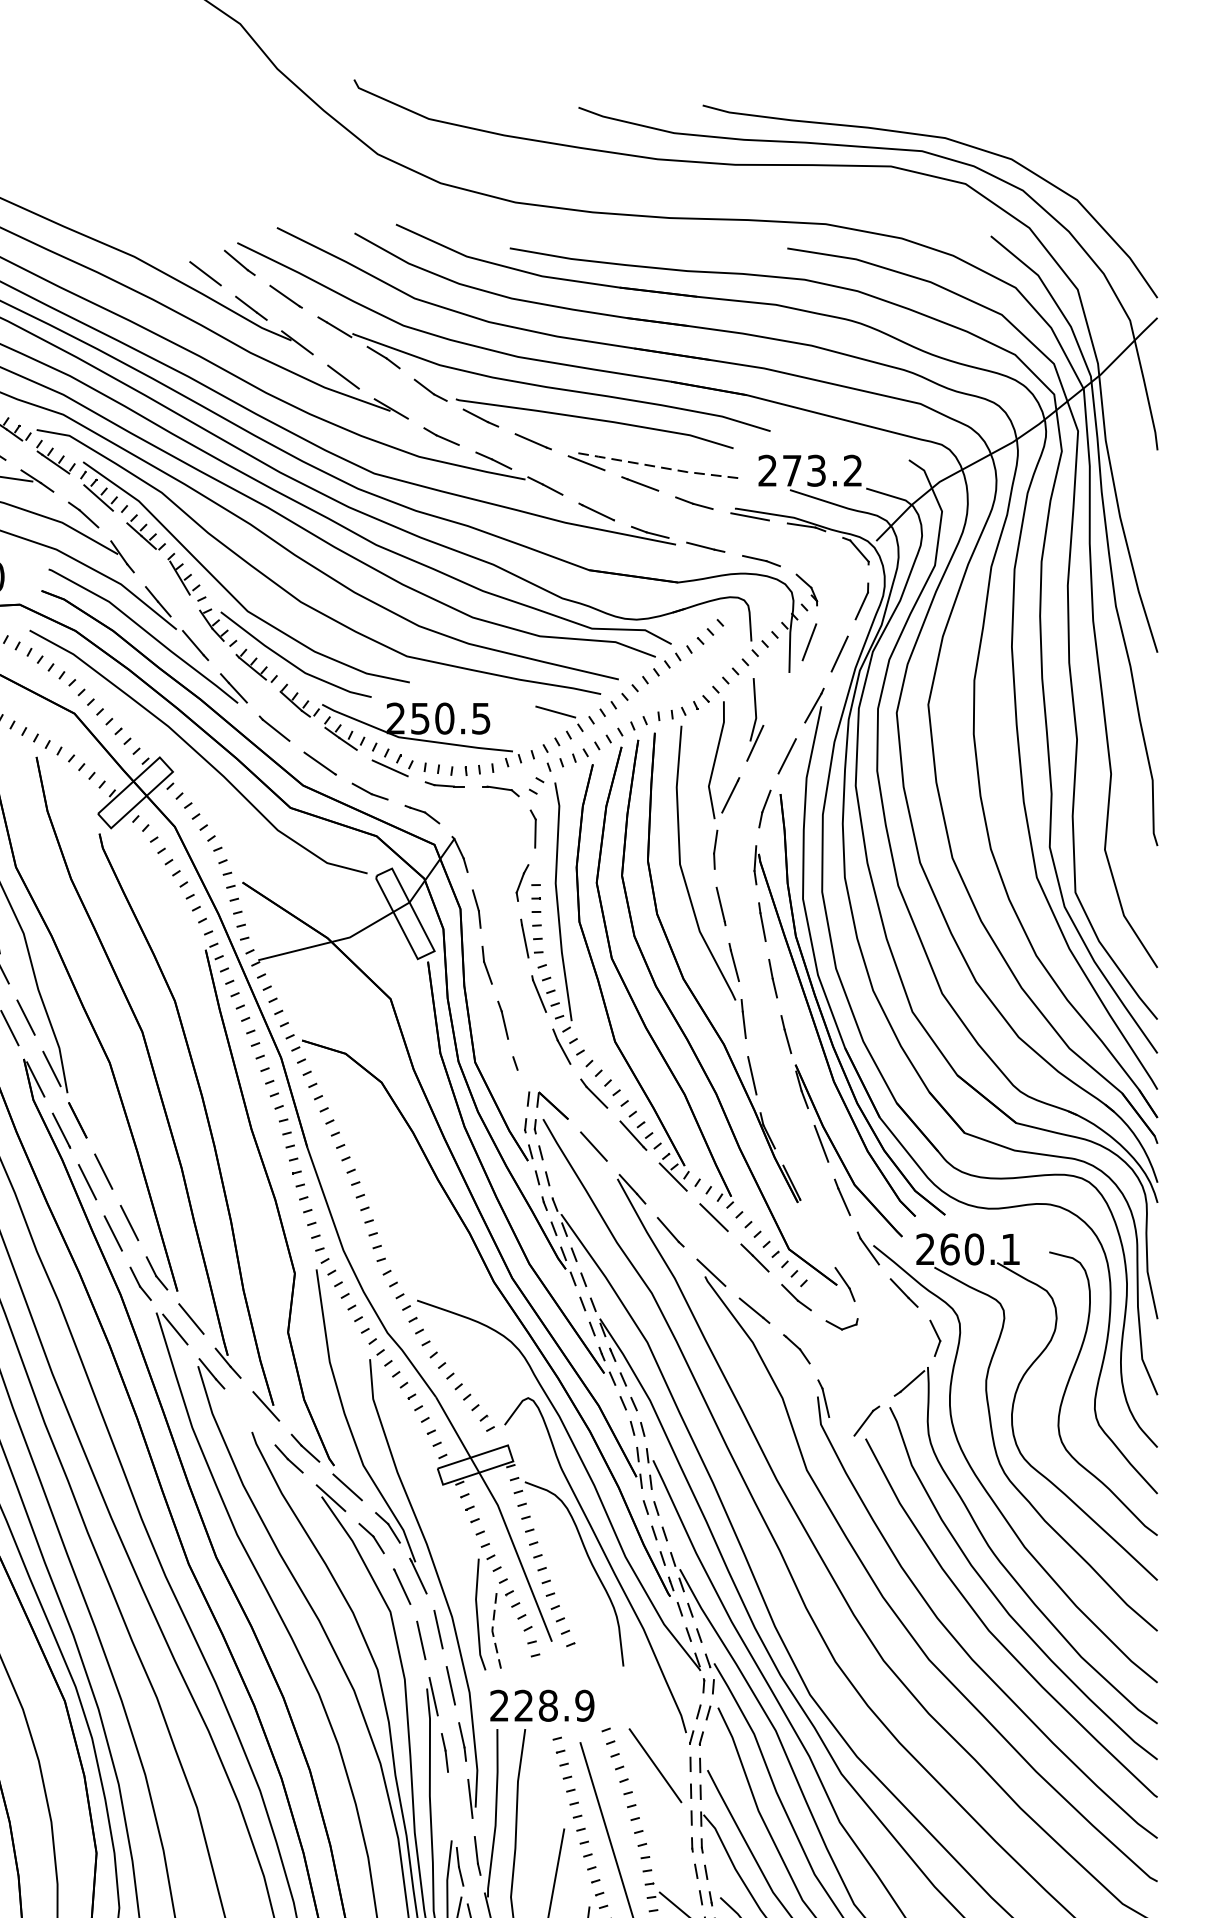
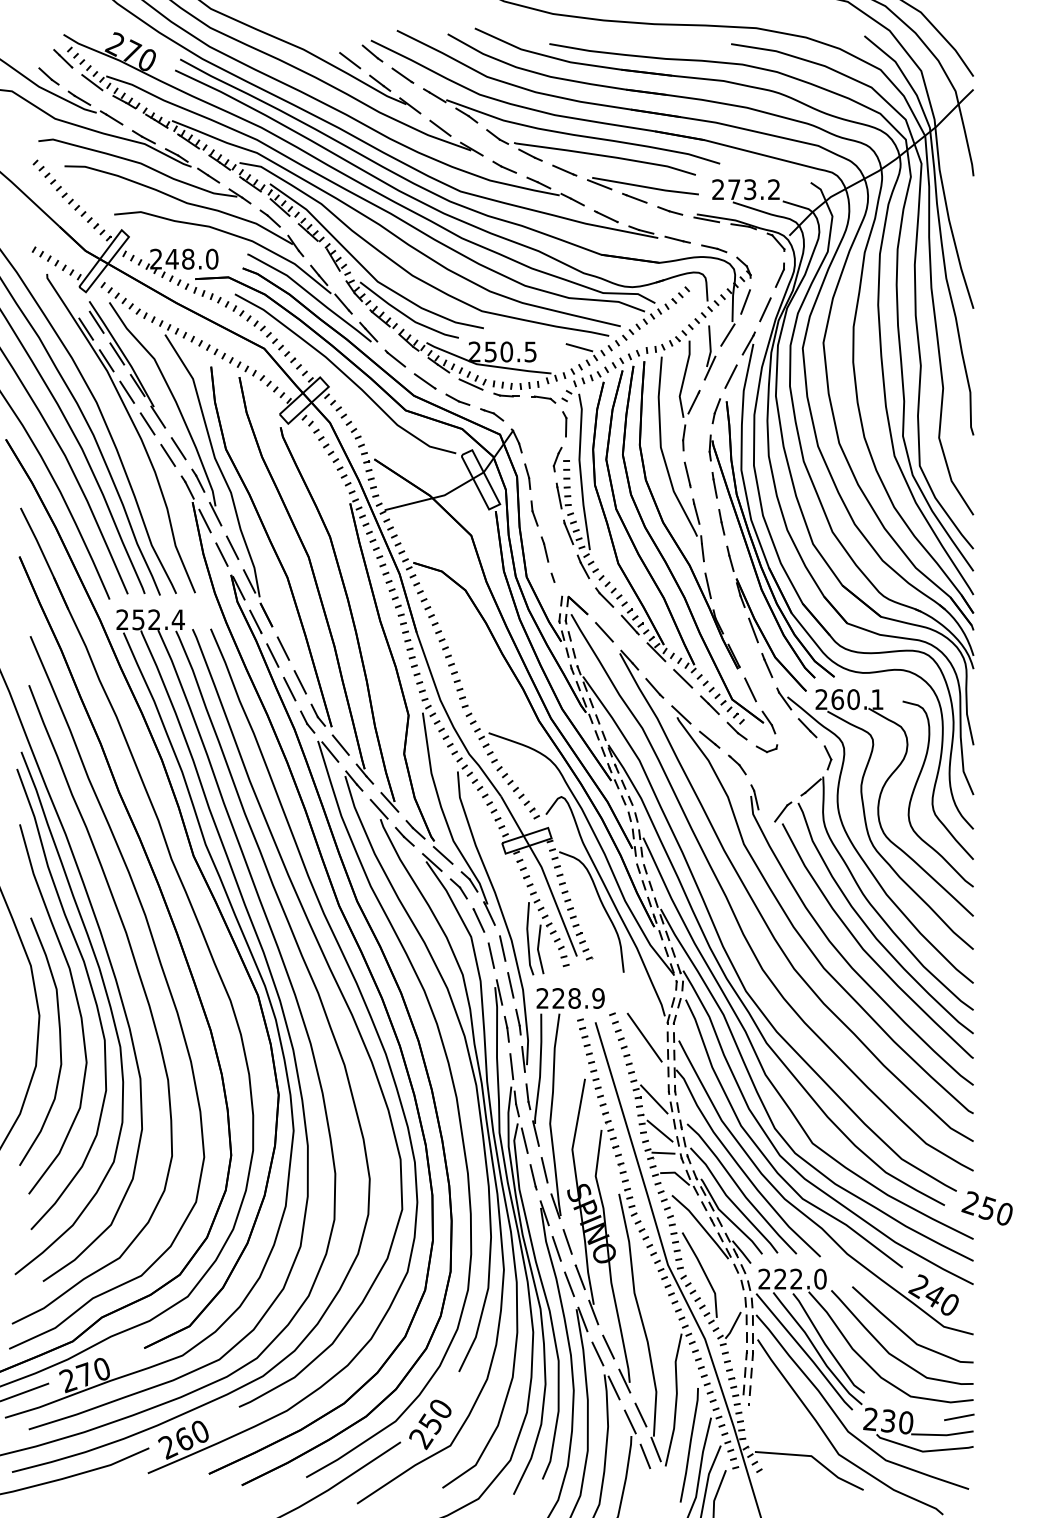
line: (656, 465) -> (645, 186), dashed -> solid
line: (781, 691) -> (727, 334), added
line: (816, 1233) -> (750, 689), added
line: (248, 1415) -> (378, 808), added
line: (491, 1631) -> (537, 949), dashed -> solid
line: (451, 1809) -> (511, 1066), added
line: (670, 1860) -> (654, 1099), added

